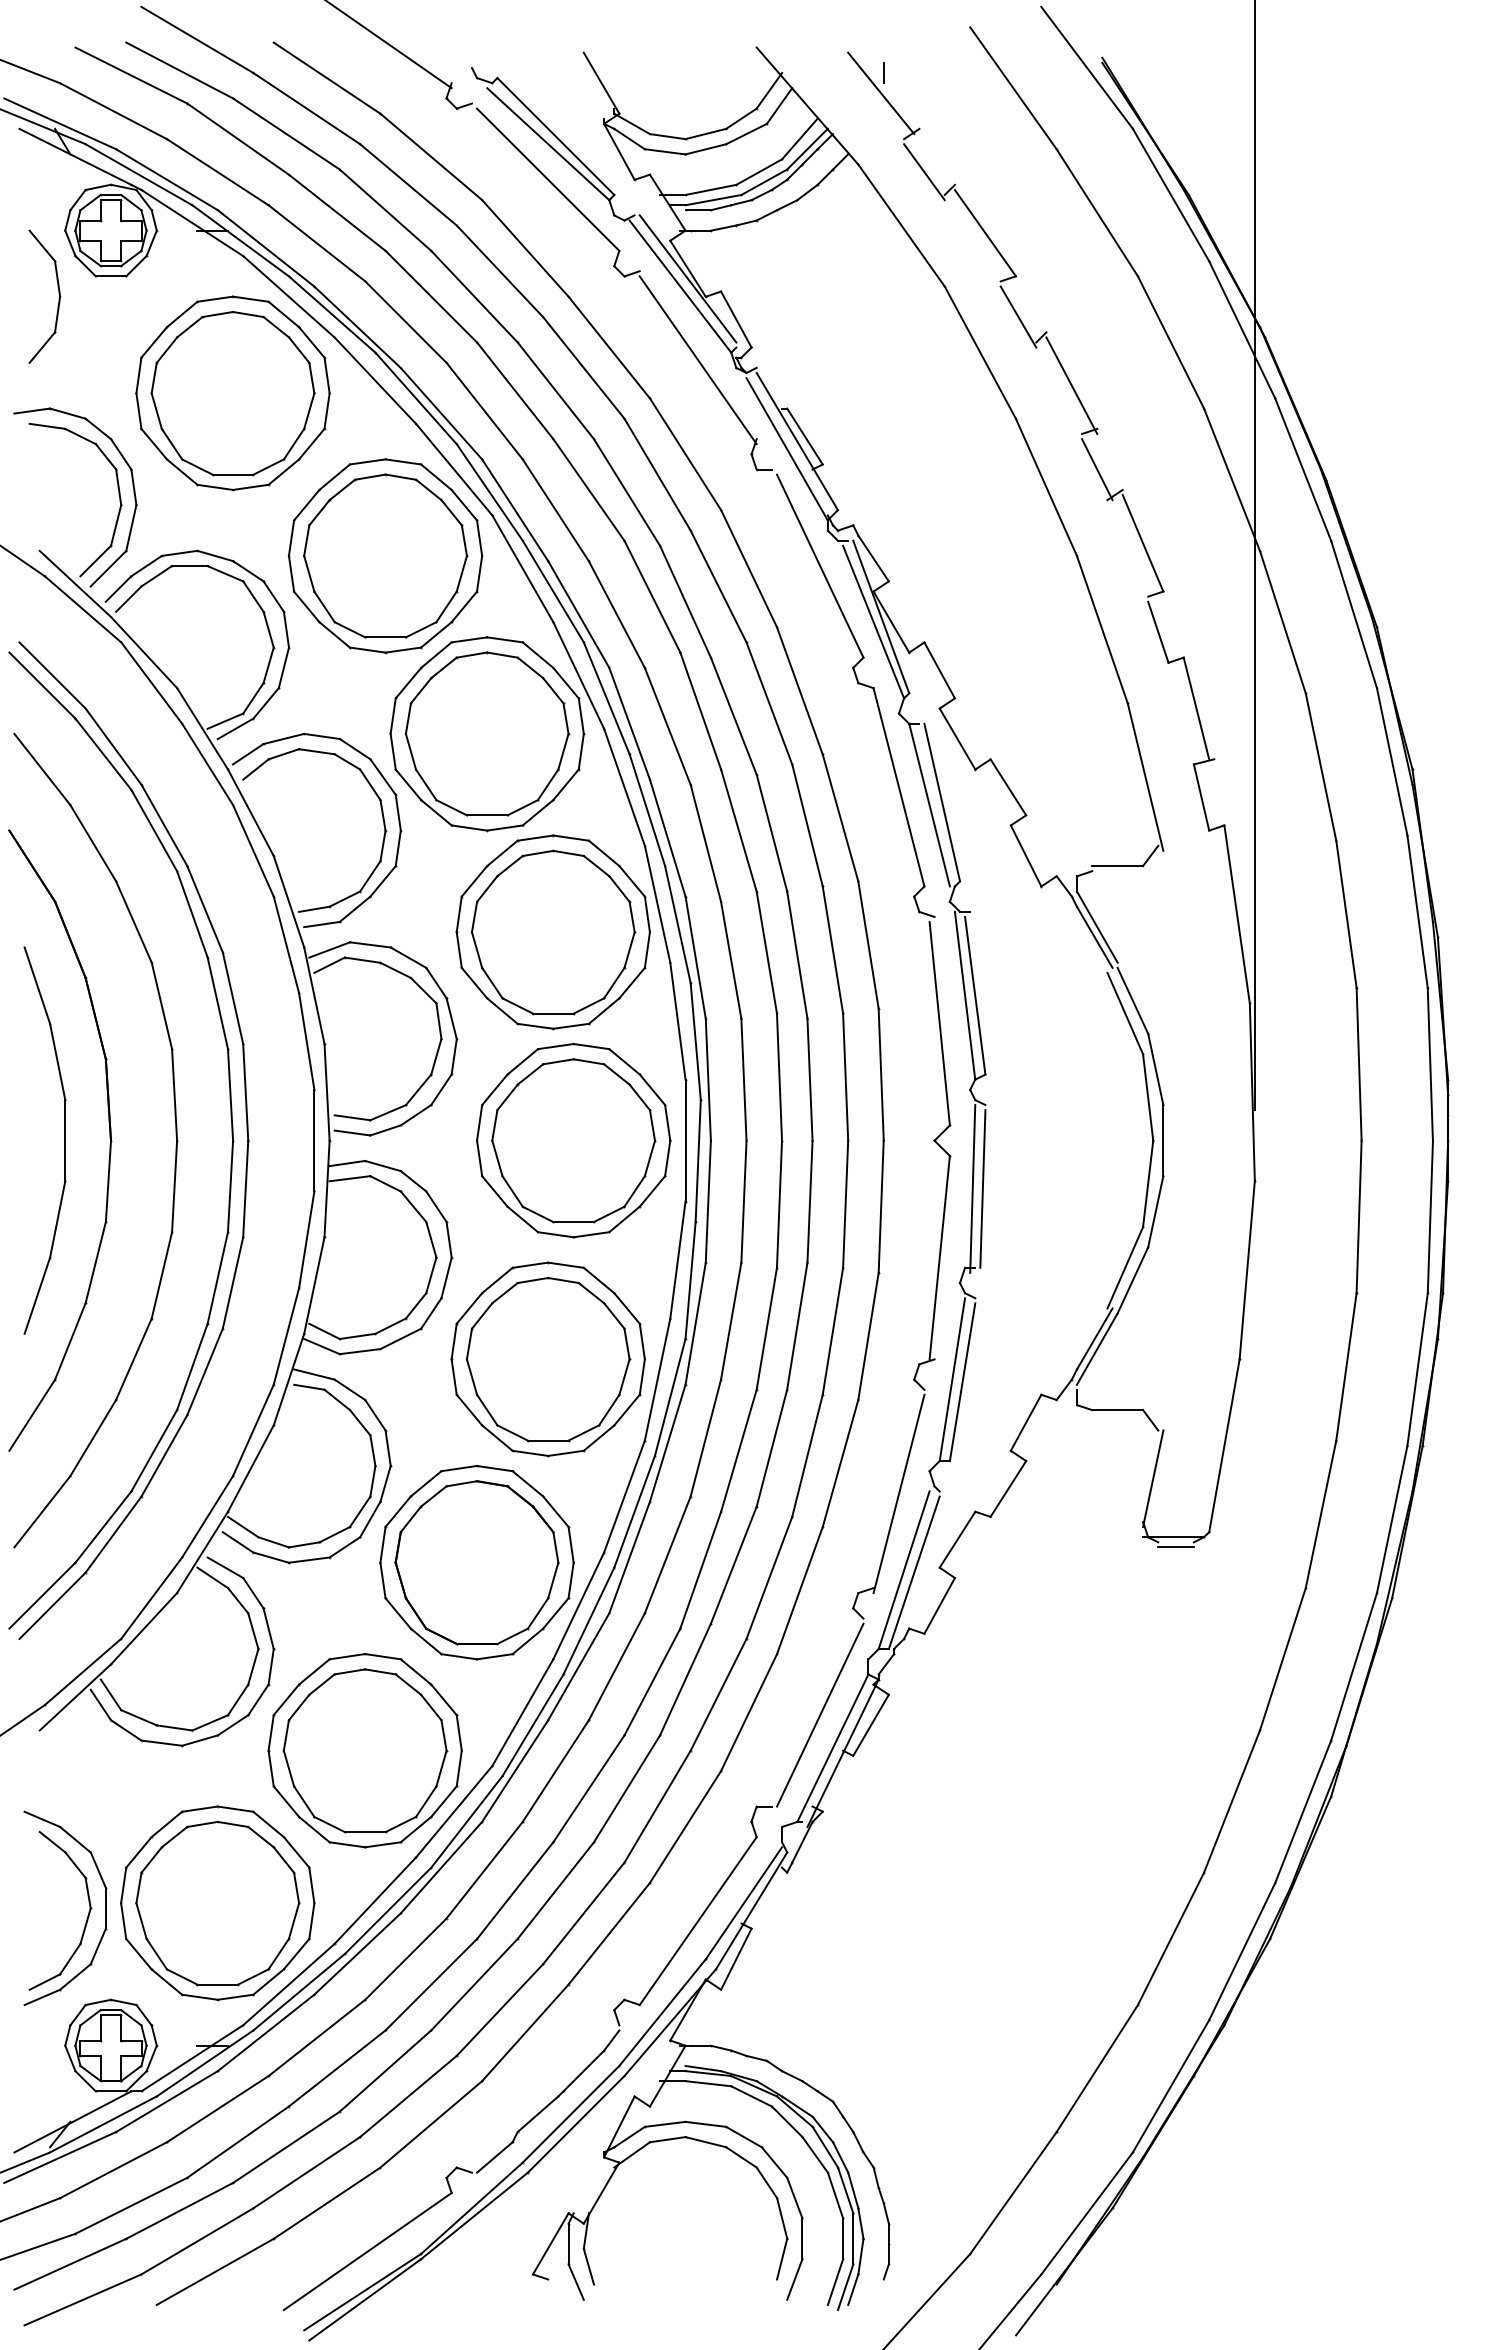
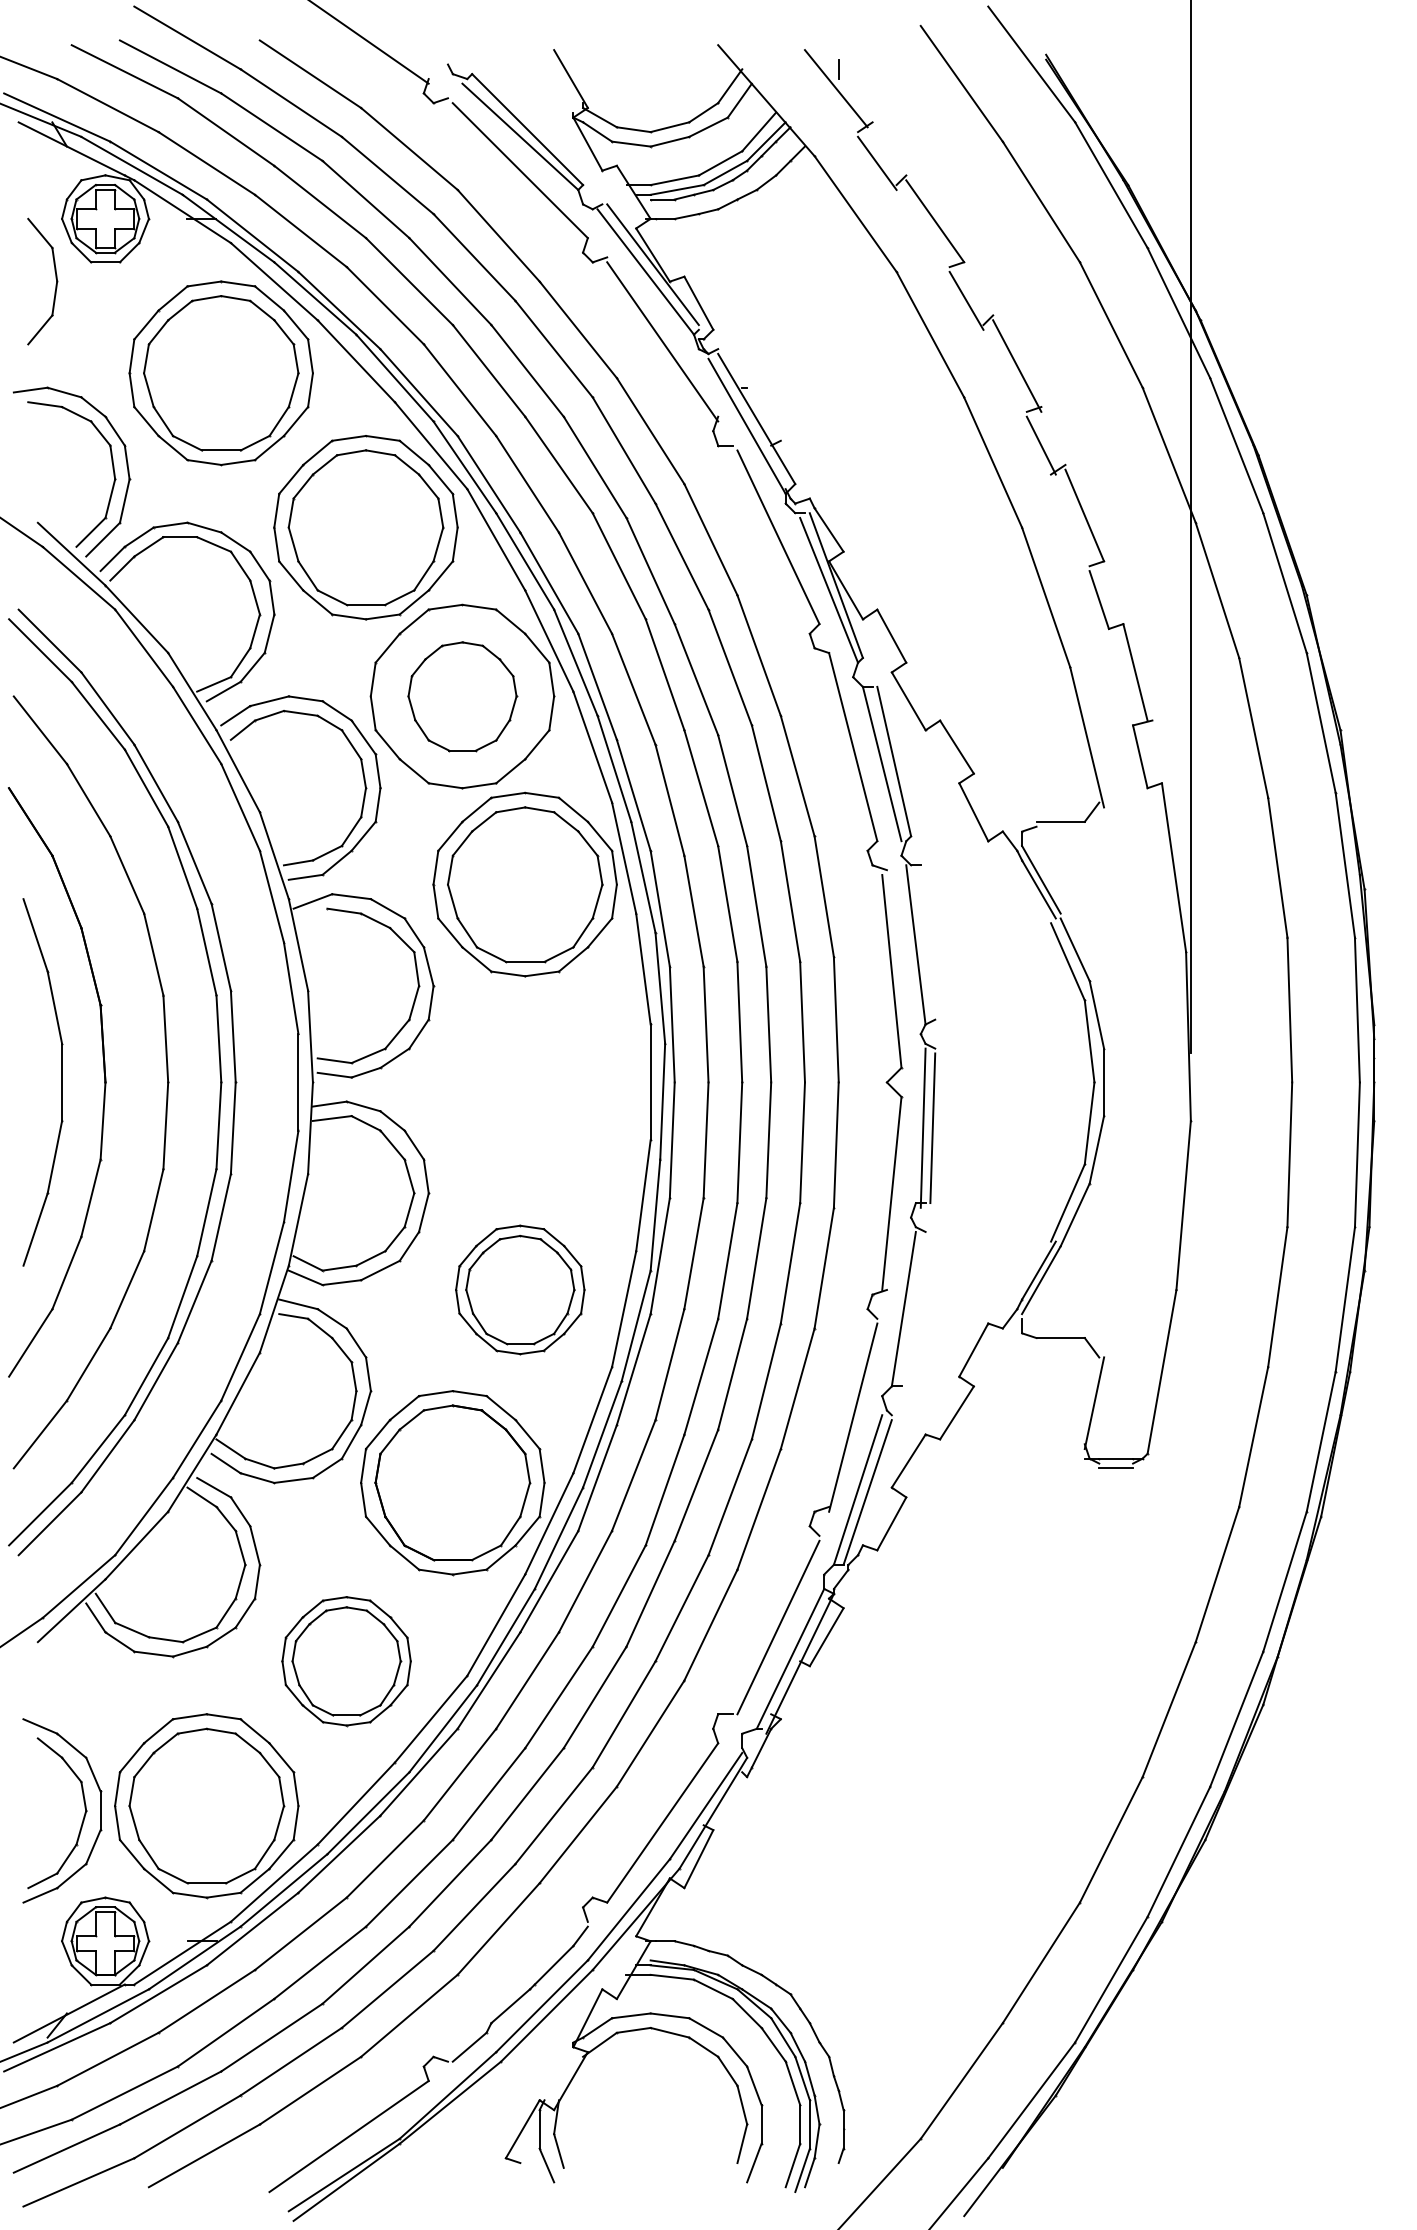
line: (804, 436) -> (763, 414), removed
part: (487, 733) -> (462, 696), size x0.7
line: (329, 964) -> (312, 915), removed
line: (975, 995) -> (925, 944), removed
part: (573, 1140) -> (544, 1082), removed
part: (547, 1359) -> (519, 1290), size x0.7
line: (962, 1382) -> (913, 1311), removed
part: (364, 1750) -> (346, 1661), size x0.7

